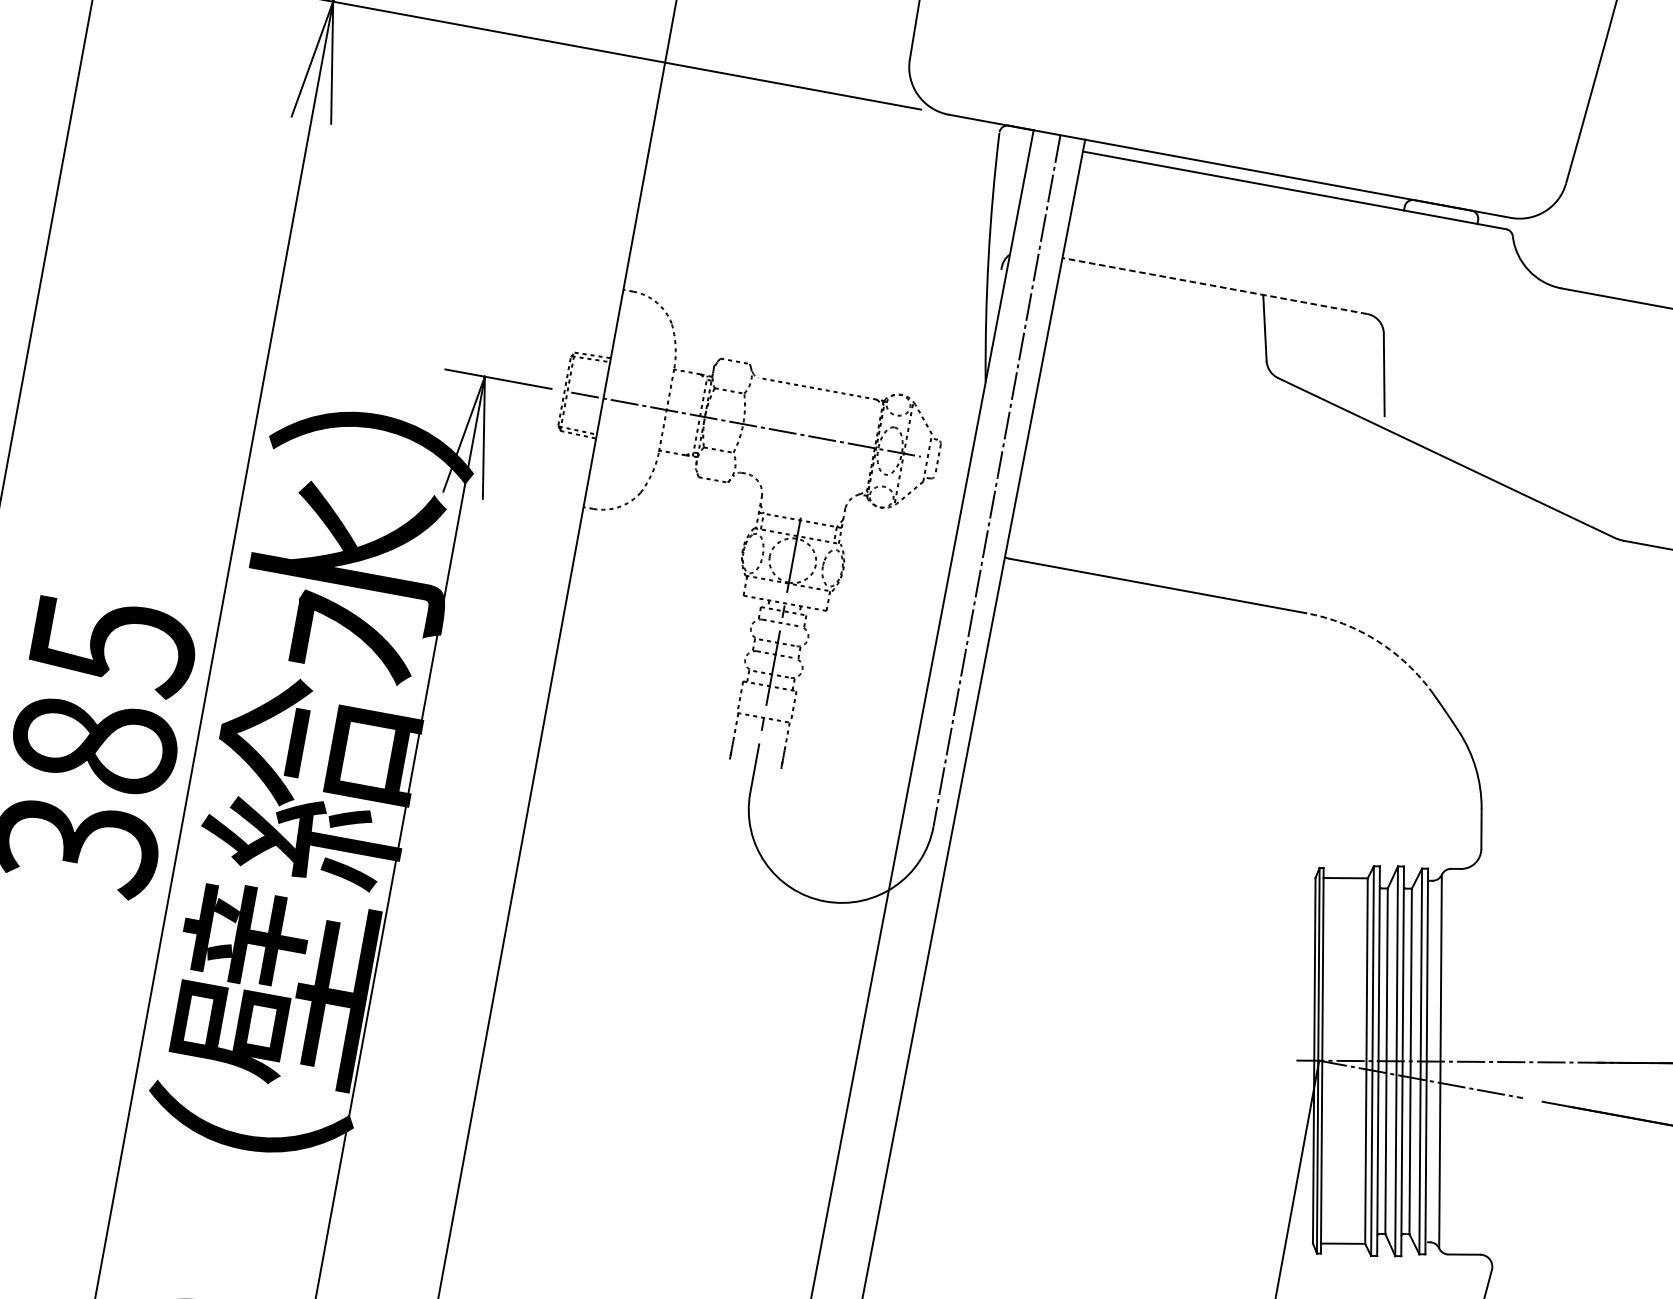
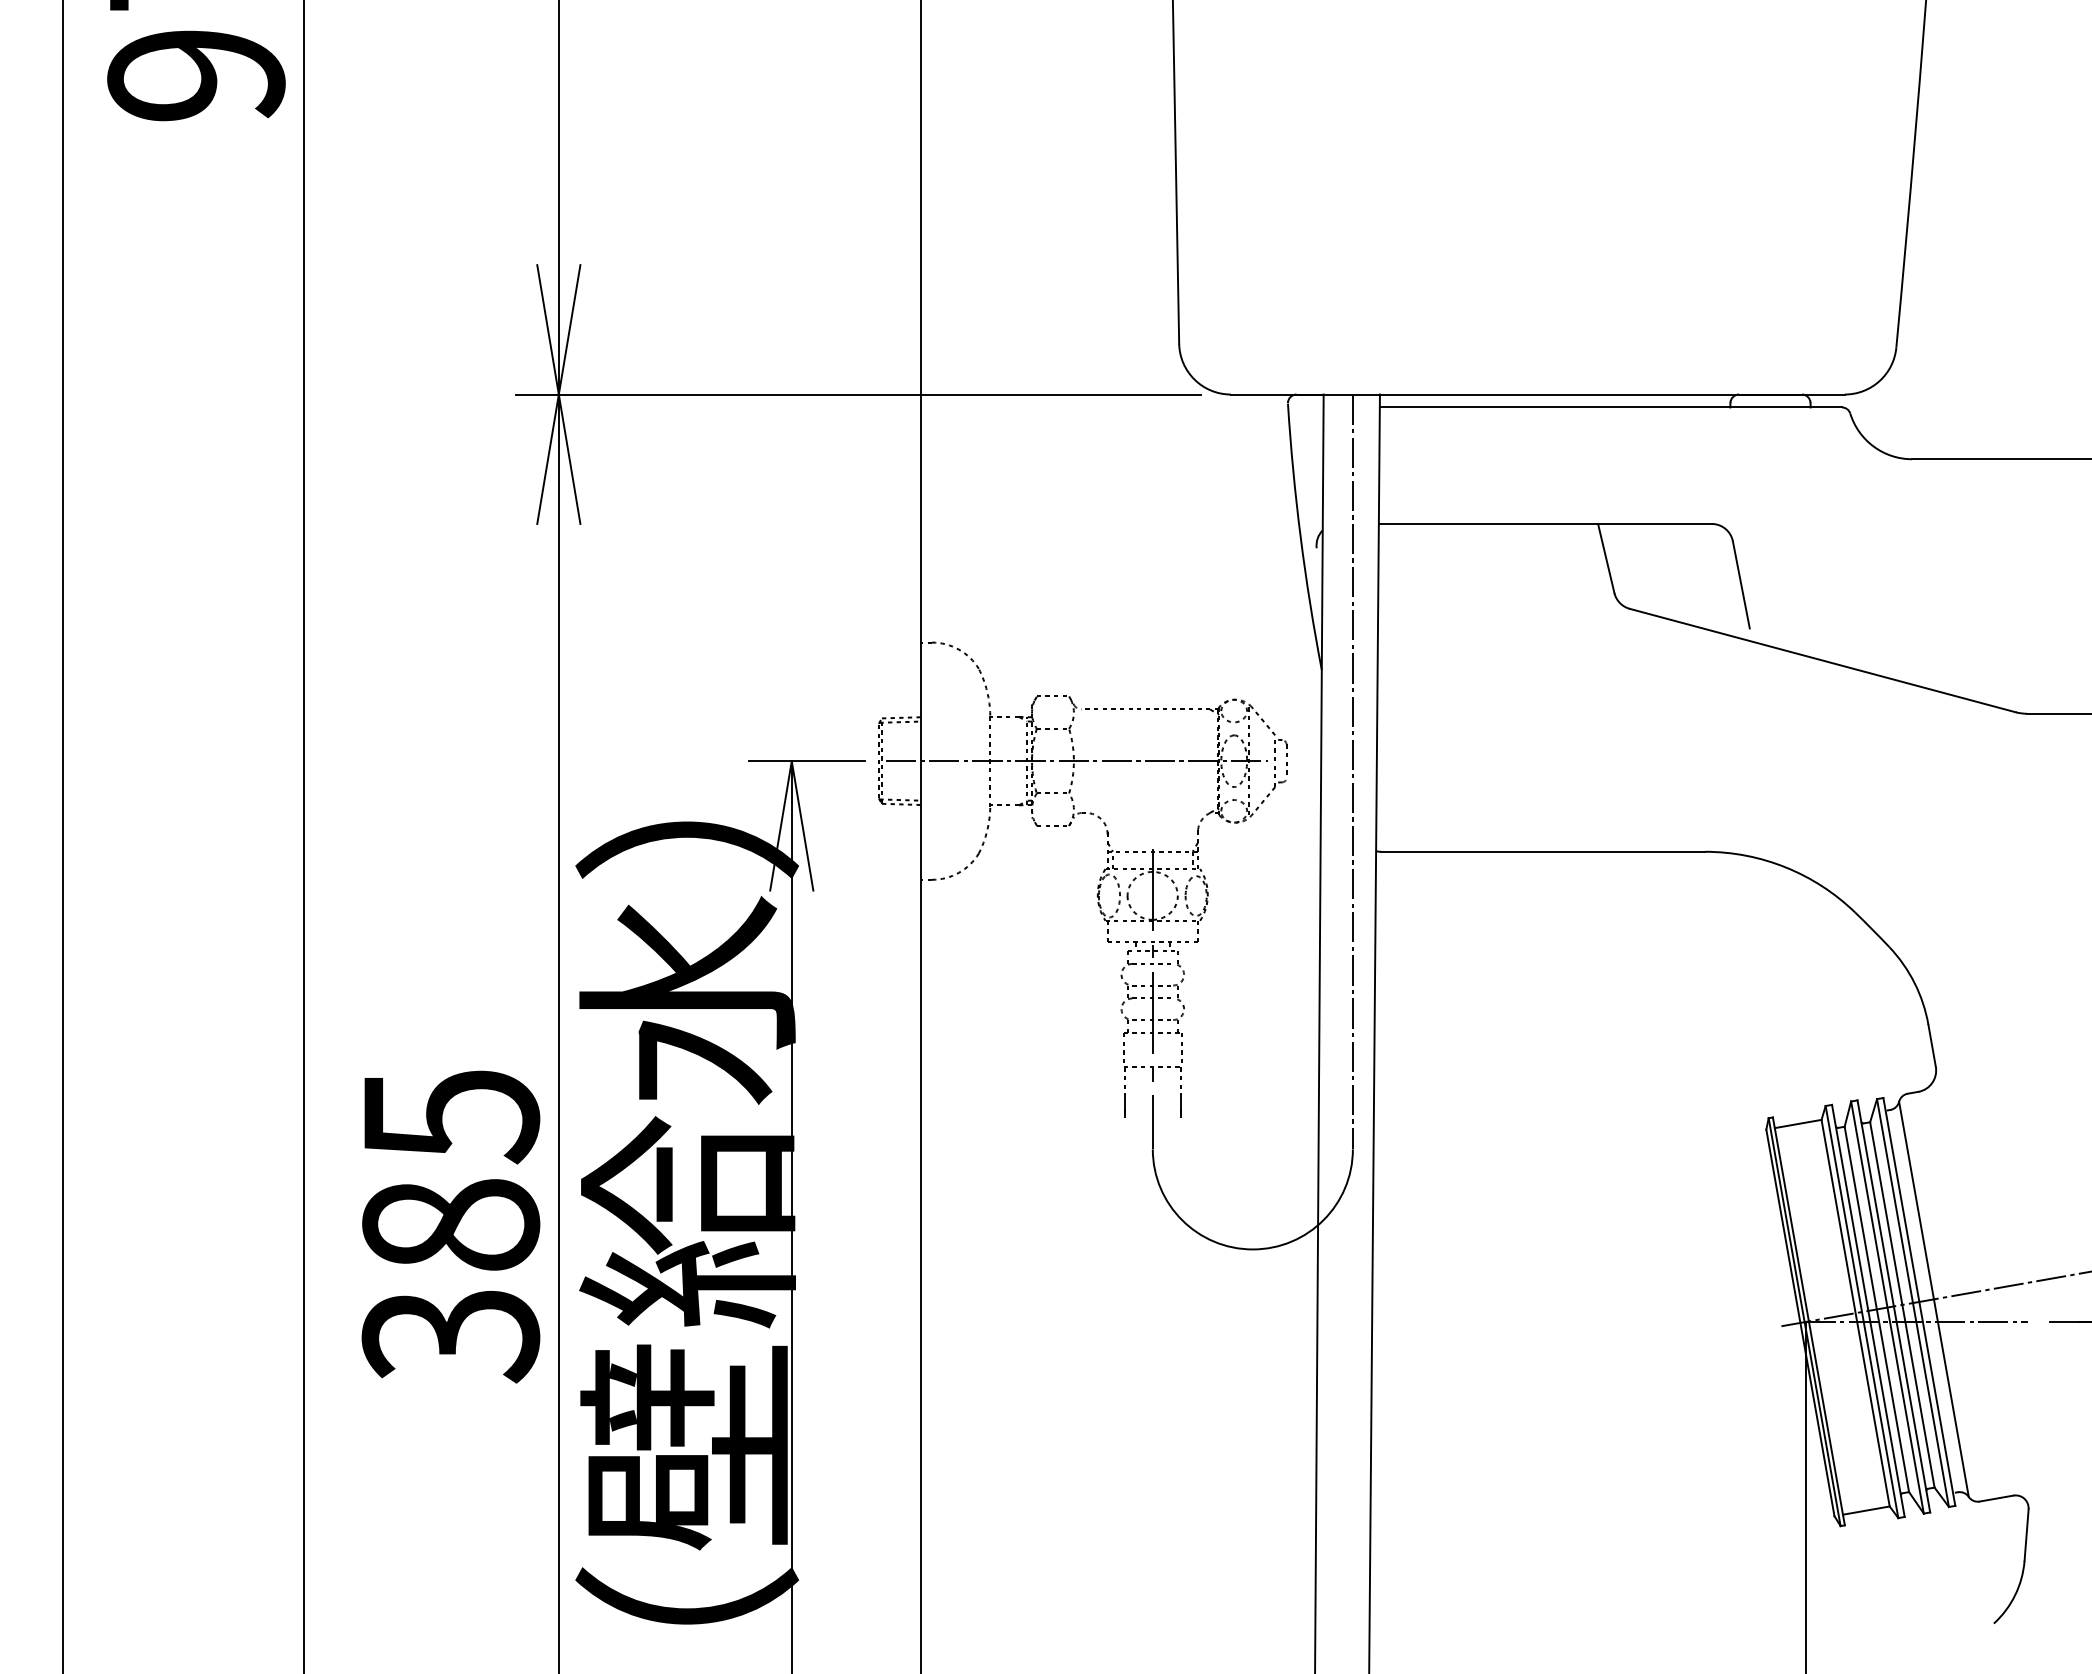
line: (1214, 285) -> (1544, 523), dashed -> solid
arc: (1378, 641) -> (1786, 867), dashed -> solid

